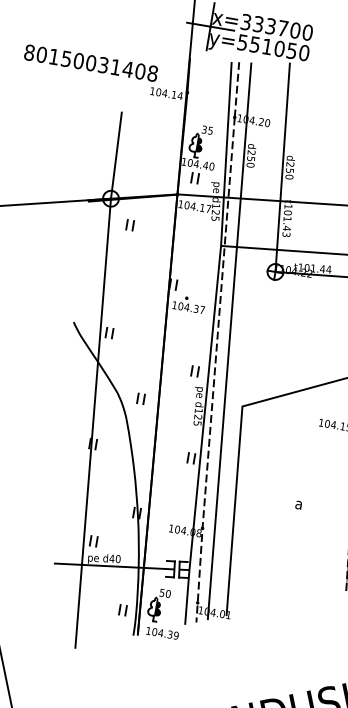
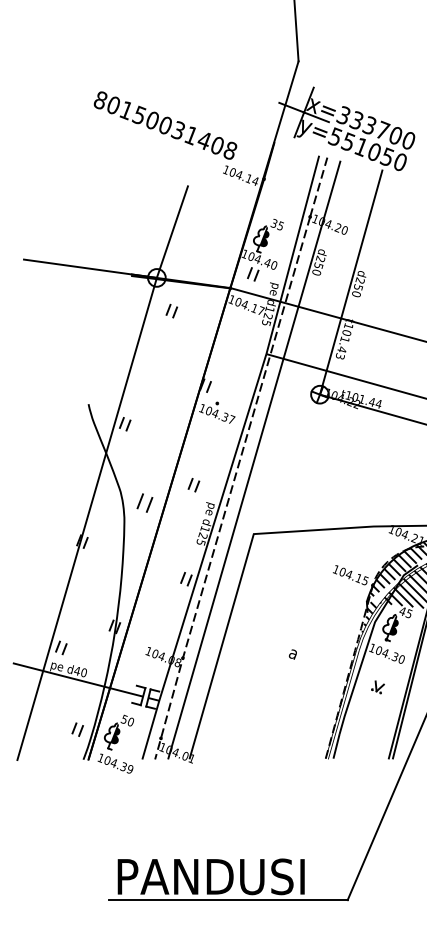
part: (194, 371) -> (193, 485), moved
part: (140, 398) -> (144, 502), size x1.4

